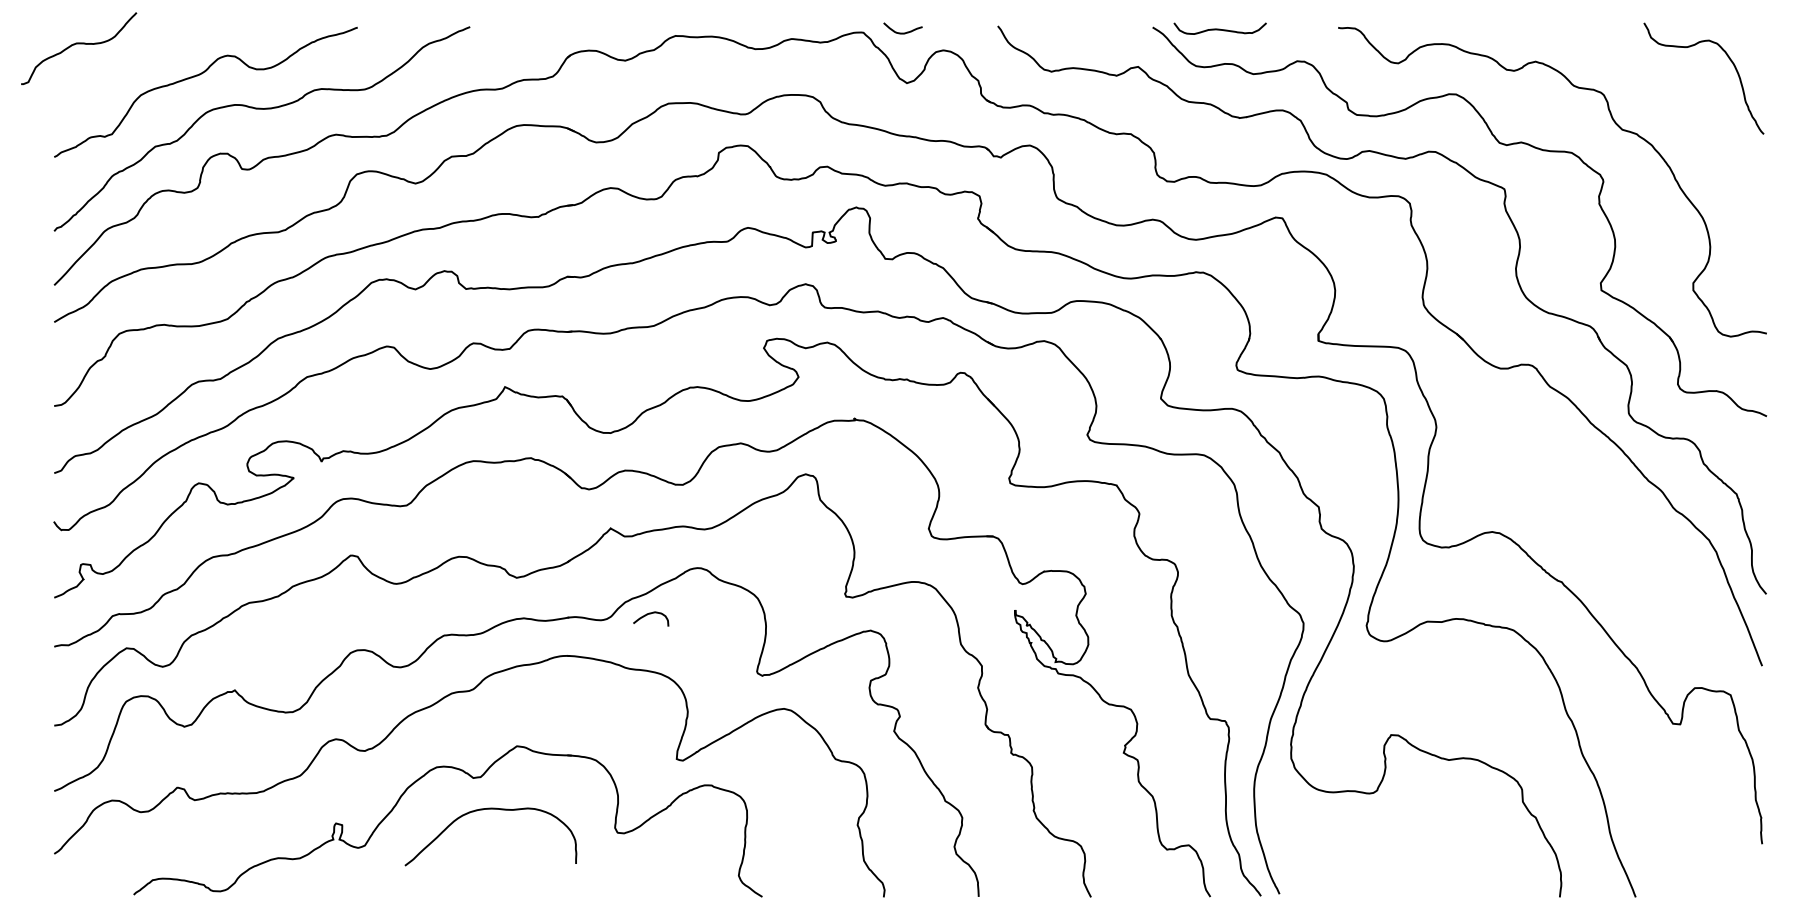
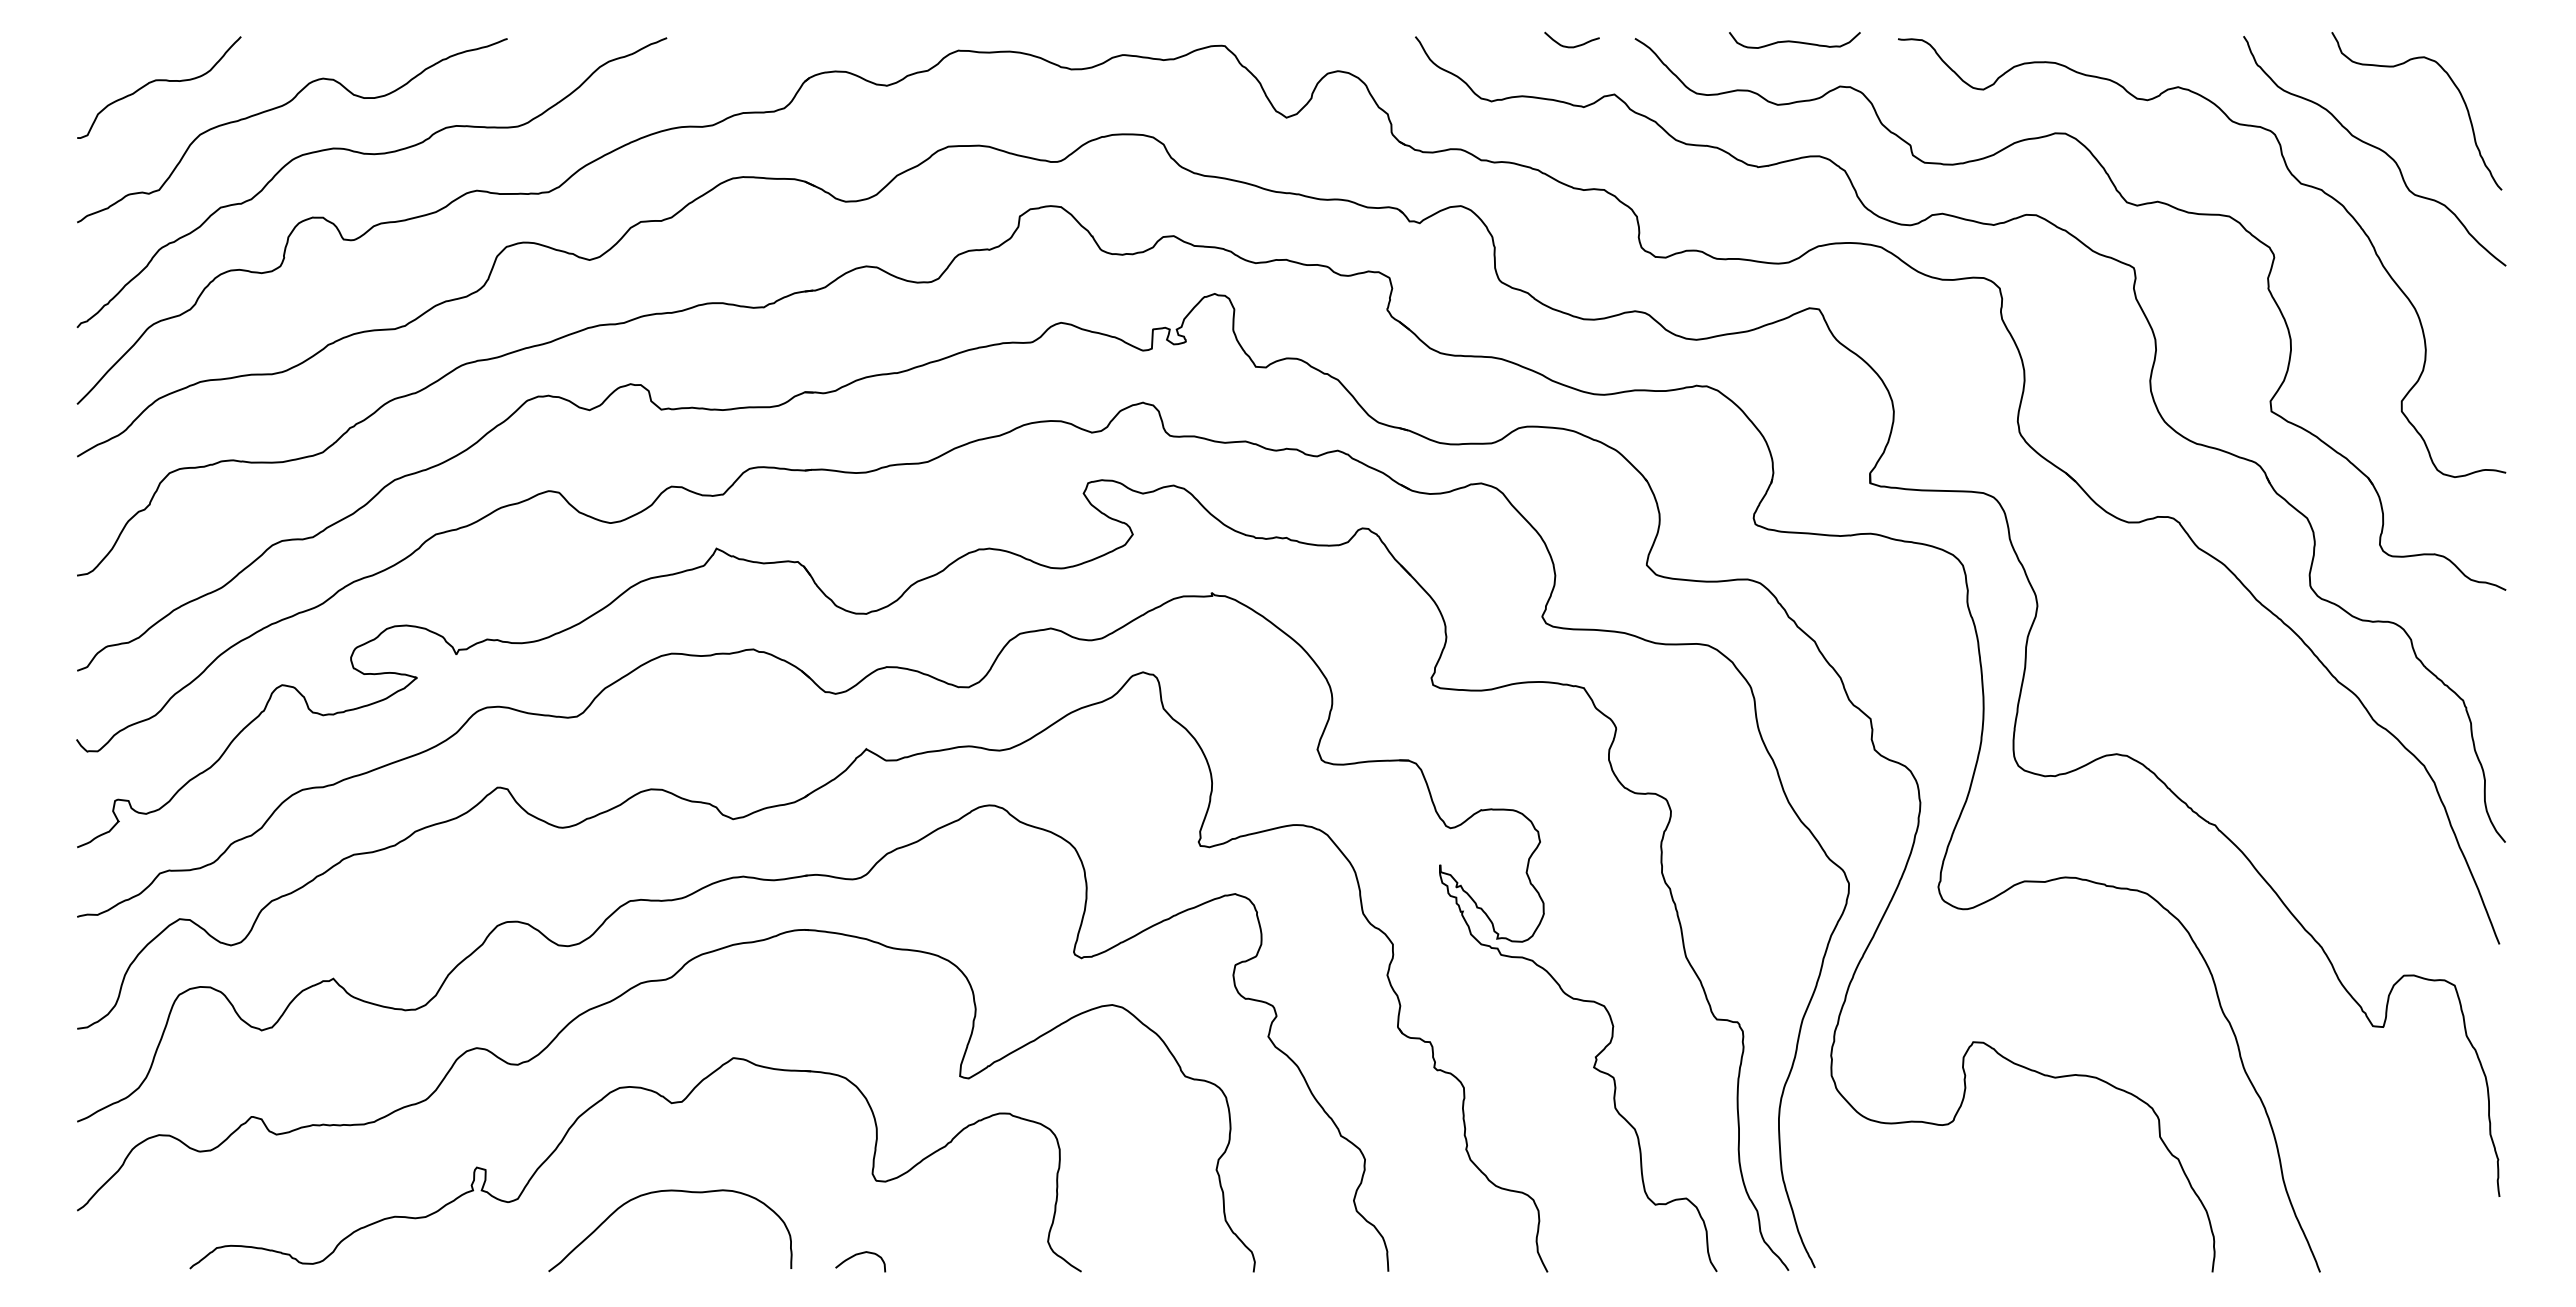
curve: (1219, 28) -> (1793, 40), moved
curve: (902, 33) -> (1571, 46), moved
curve: (79, 44) -> (159, 81), moved
curve: (1674, 104) -> (2375, 148), added
curve: (648, 614) -> (857, 1255), moved
curve: (490, 809) -> (670, 1191), moved

